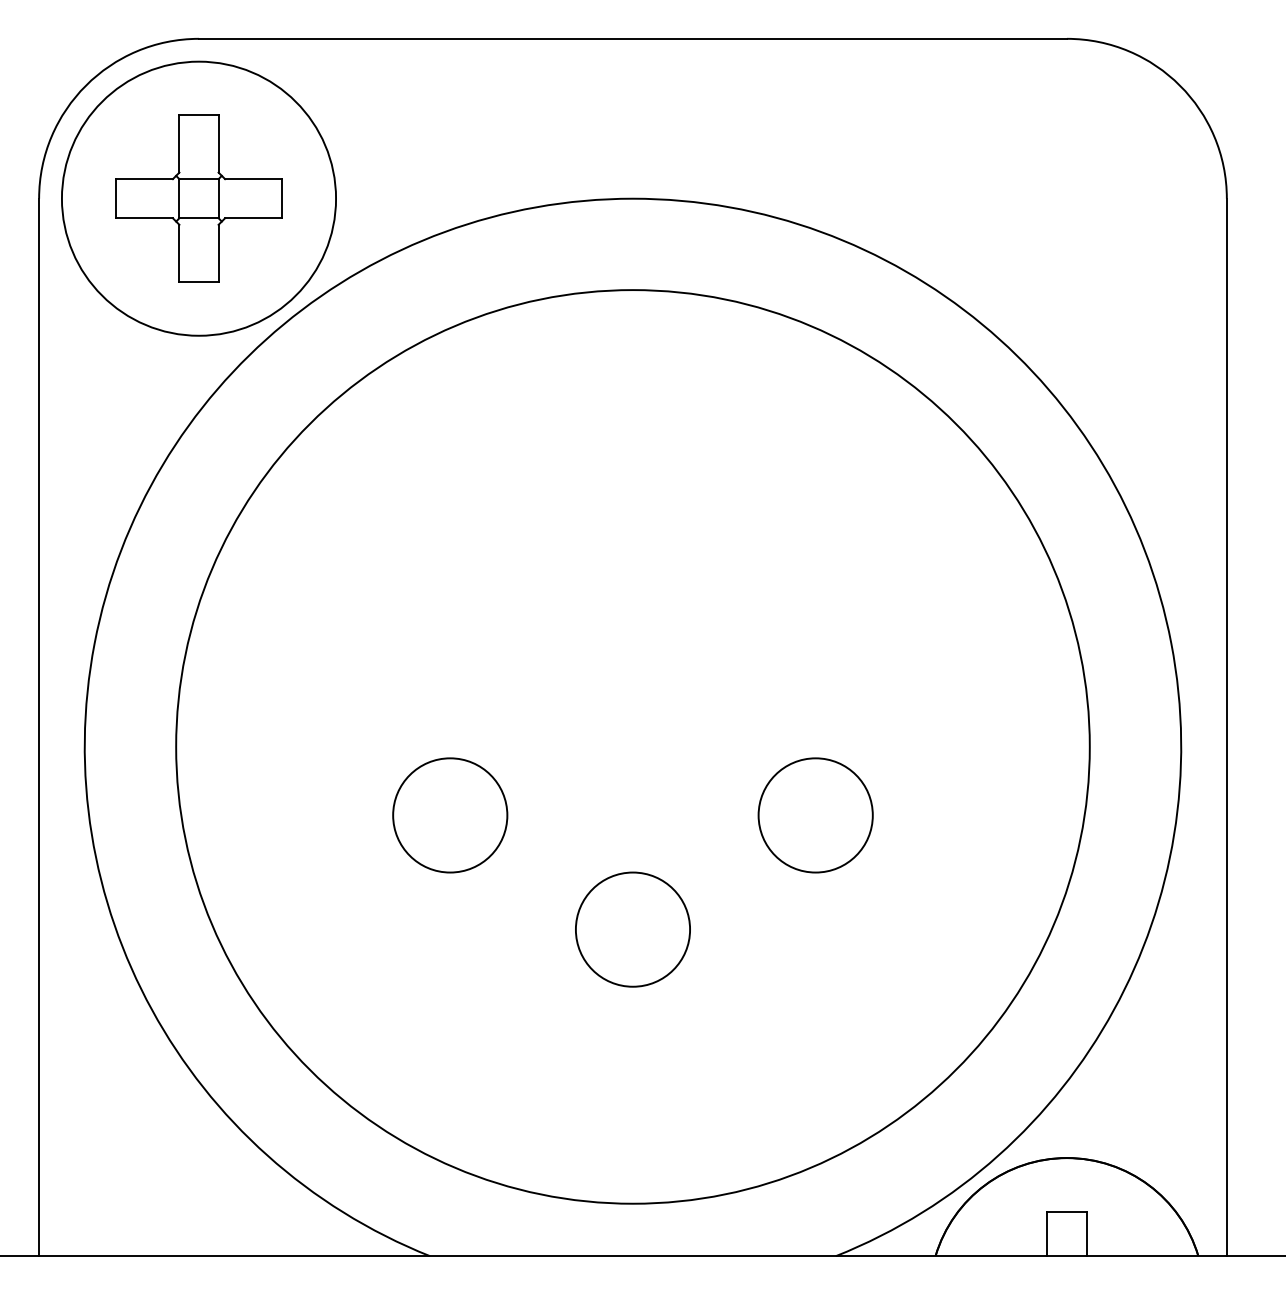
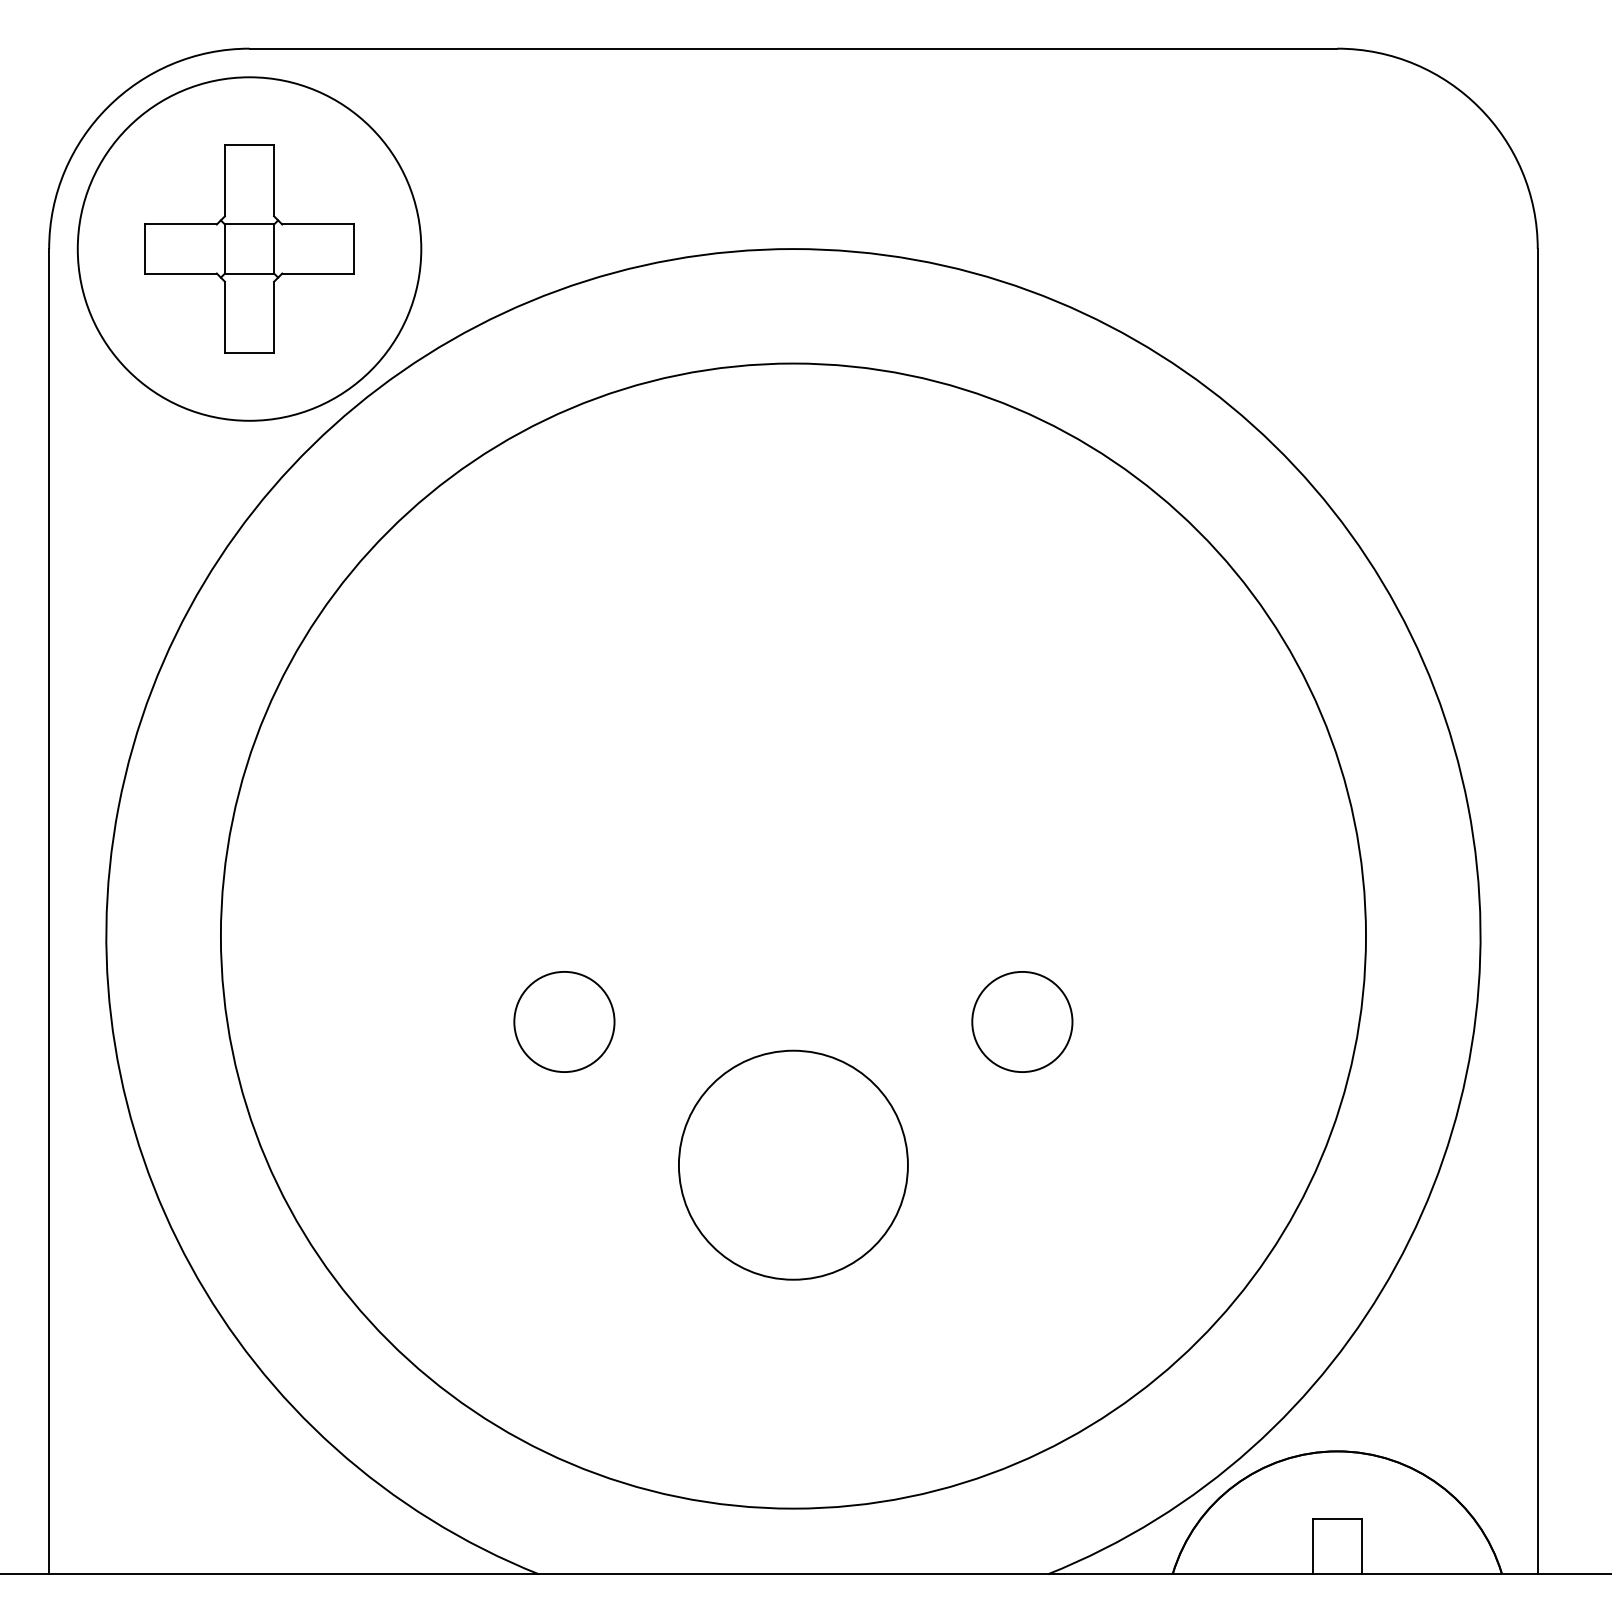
circle: (450, 815) -> (564, 1022), size x0.7
circle: (815, 815) -> (1022, 1022), size x0.7
circle: (632, 929) -> (792, 1164), size x1.6

